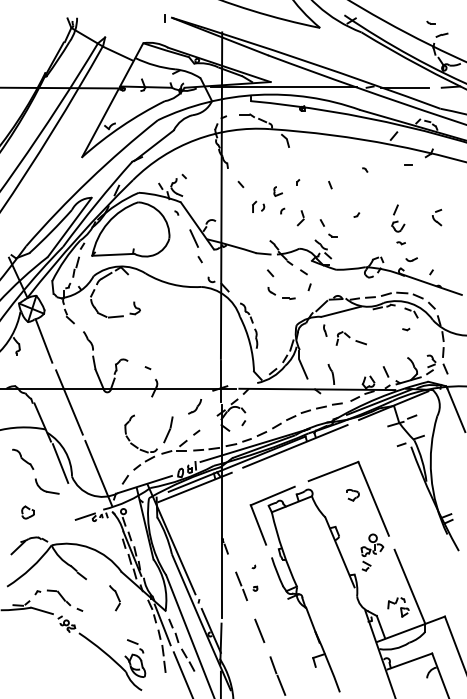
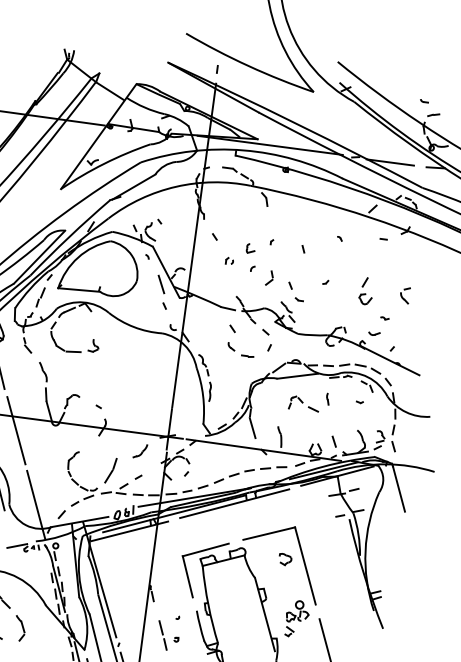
line: (164, 18) -> (217, 69), moved
part: (258, 206) -> (229, 261), size x0.62
part: (400, 243) -> (384, 318), moved
part: (325, 330) -> (328, 399), moved
part: (114, 598) -> (19, 628), moved

